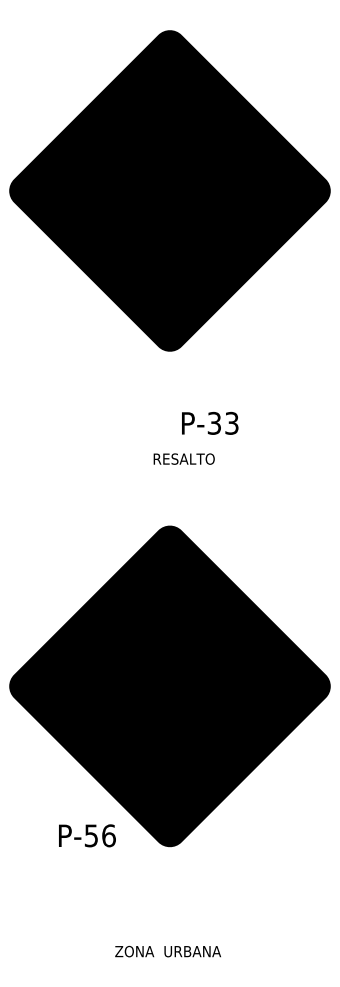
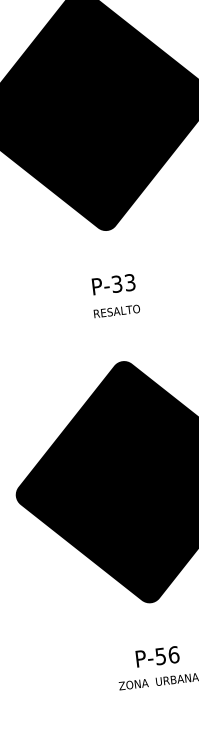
text: (210, 422) -> (114, 283), moved
text: (183, 458) -> (116, 310), moved
text: (87, 835) -> (157, 656), moved

